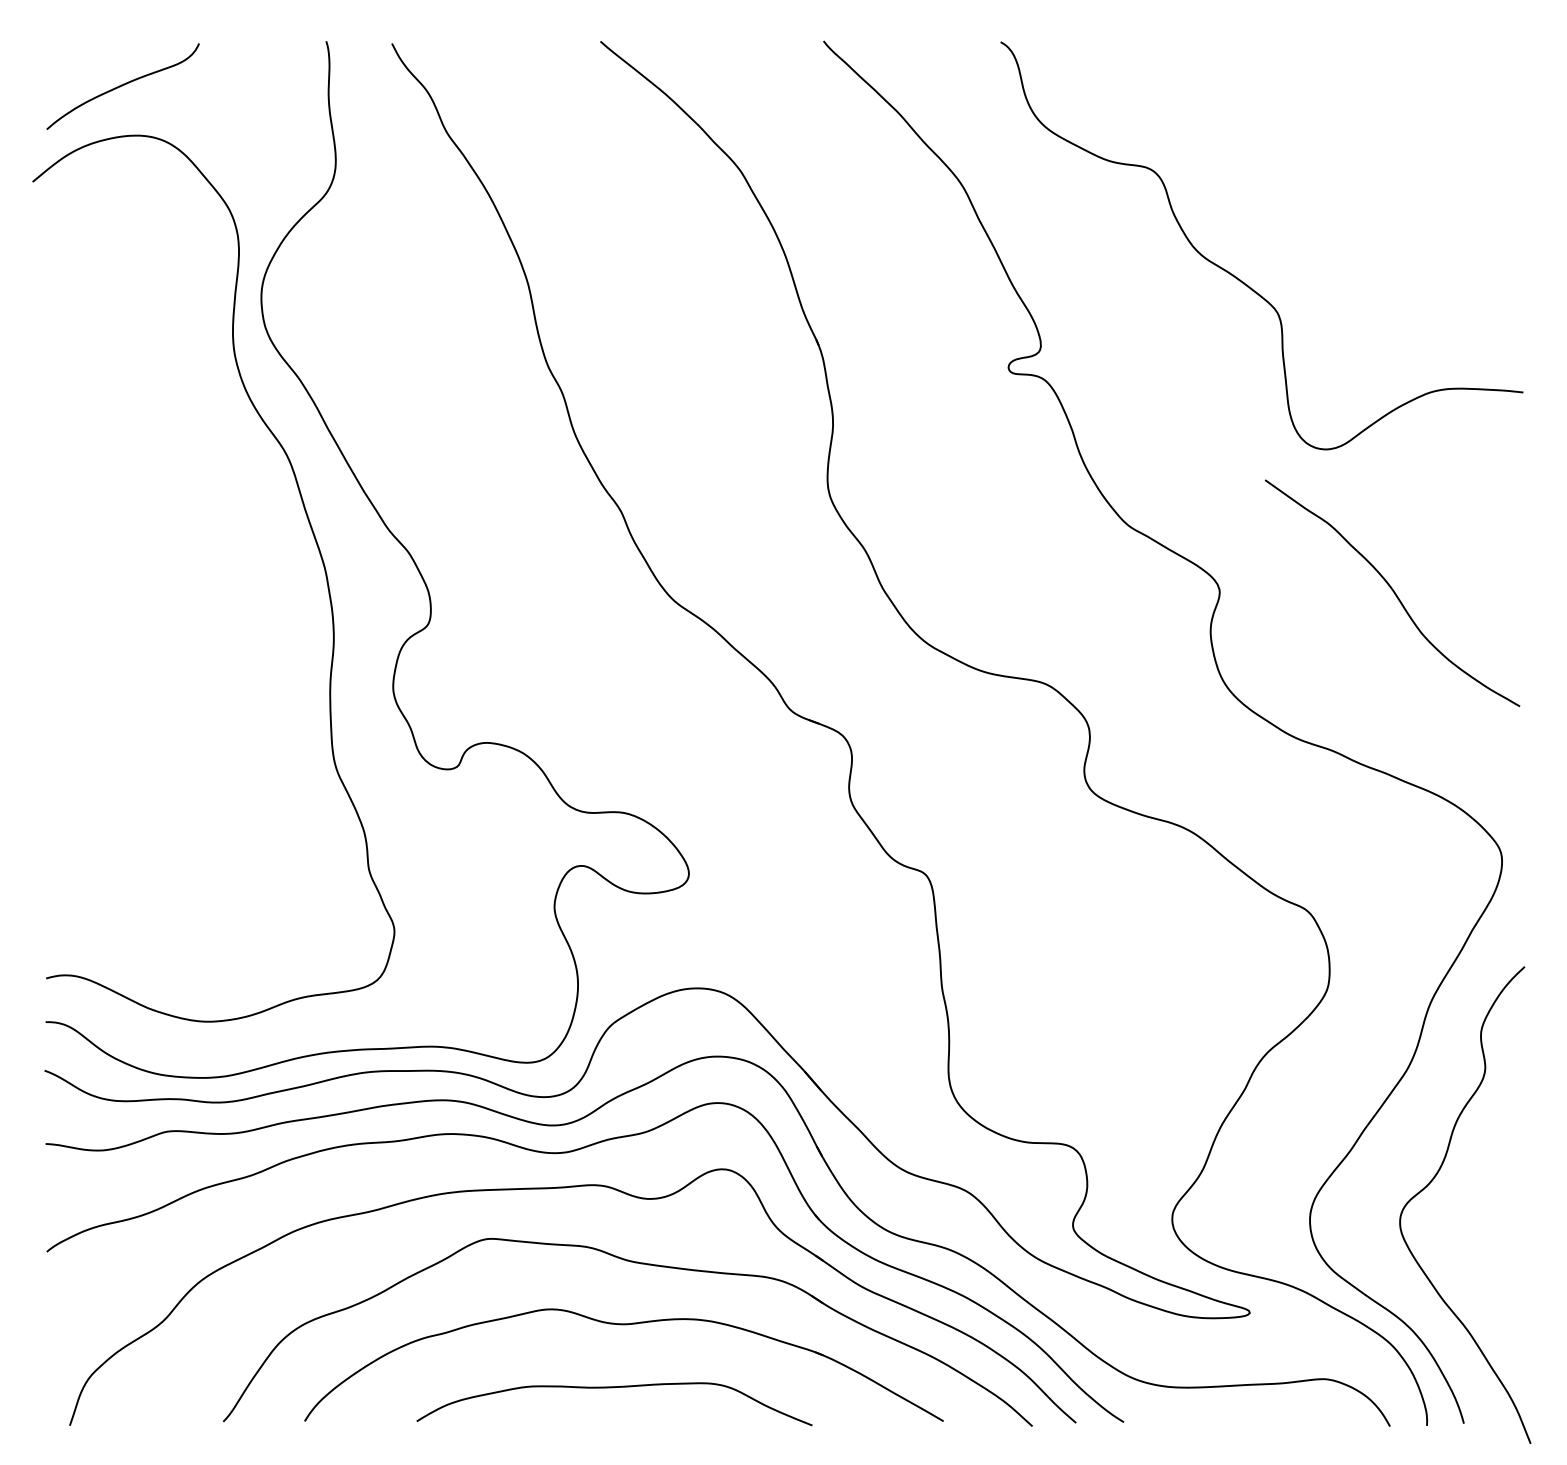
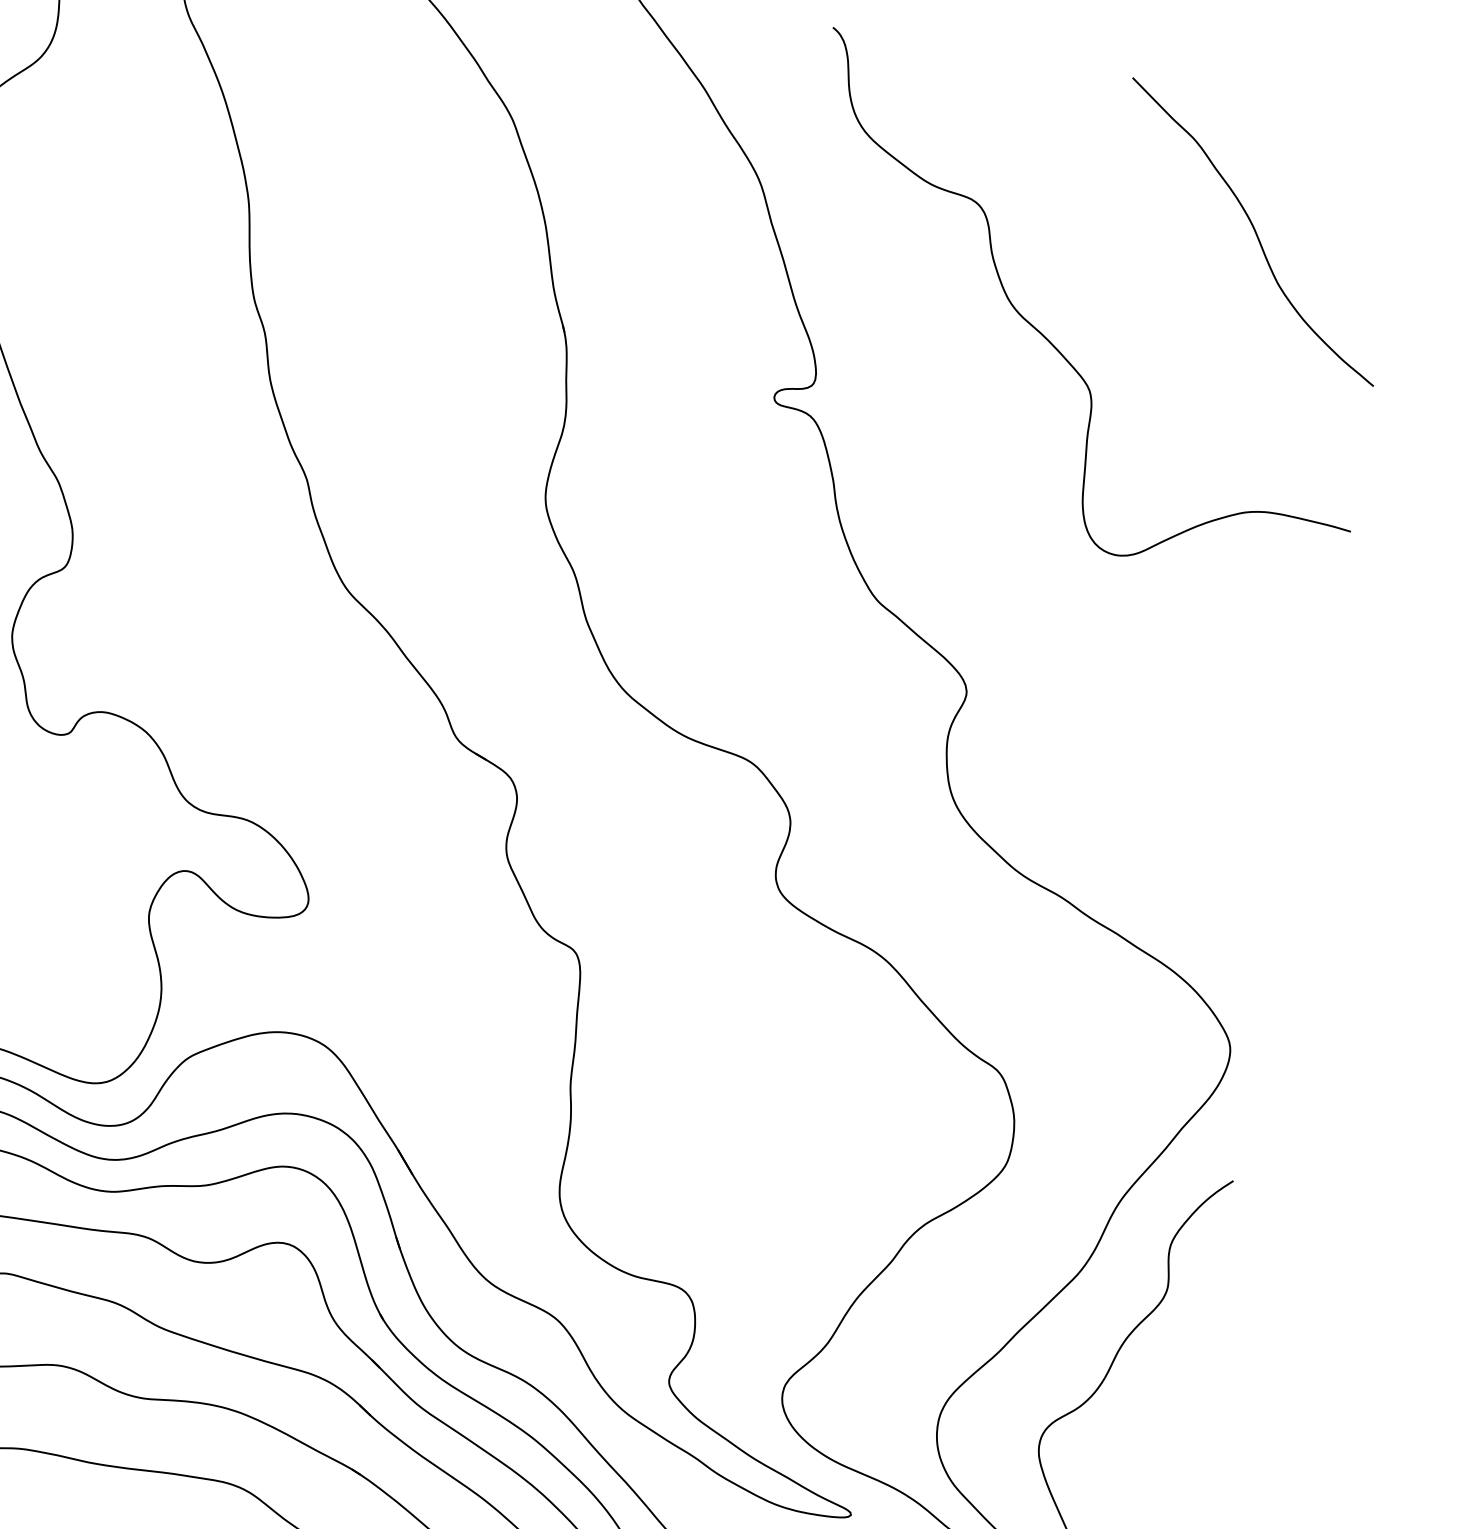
curve: (1392, 591) -> (1253, 230), moved

